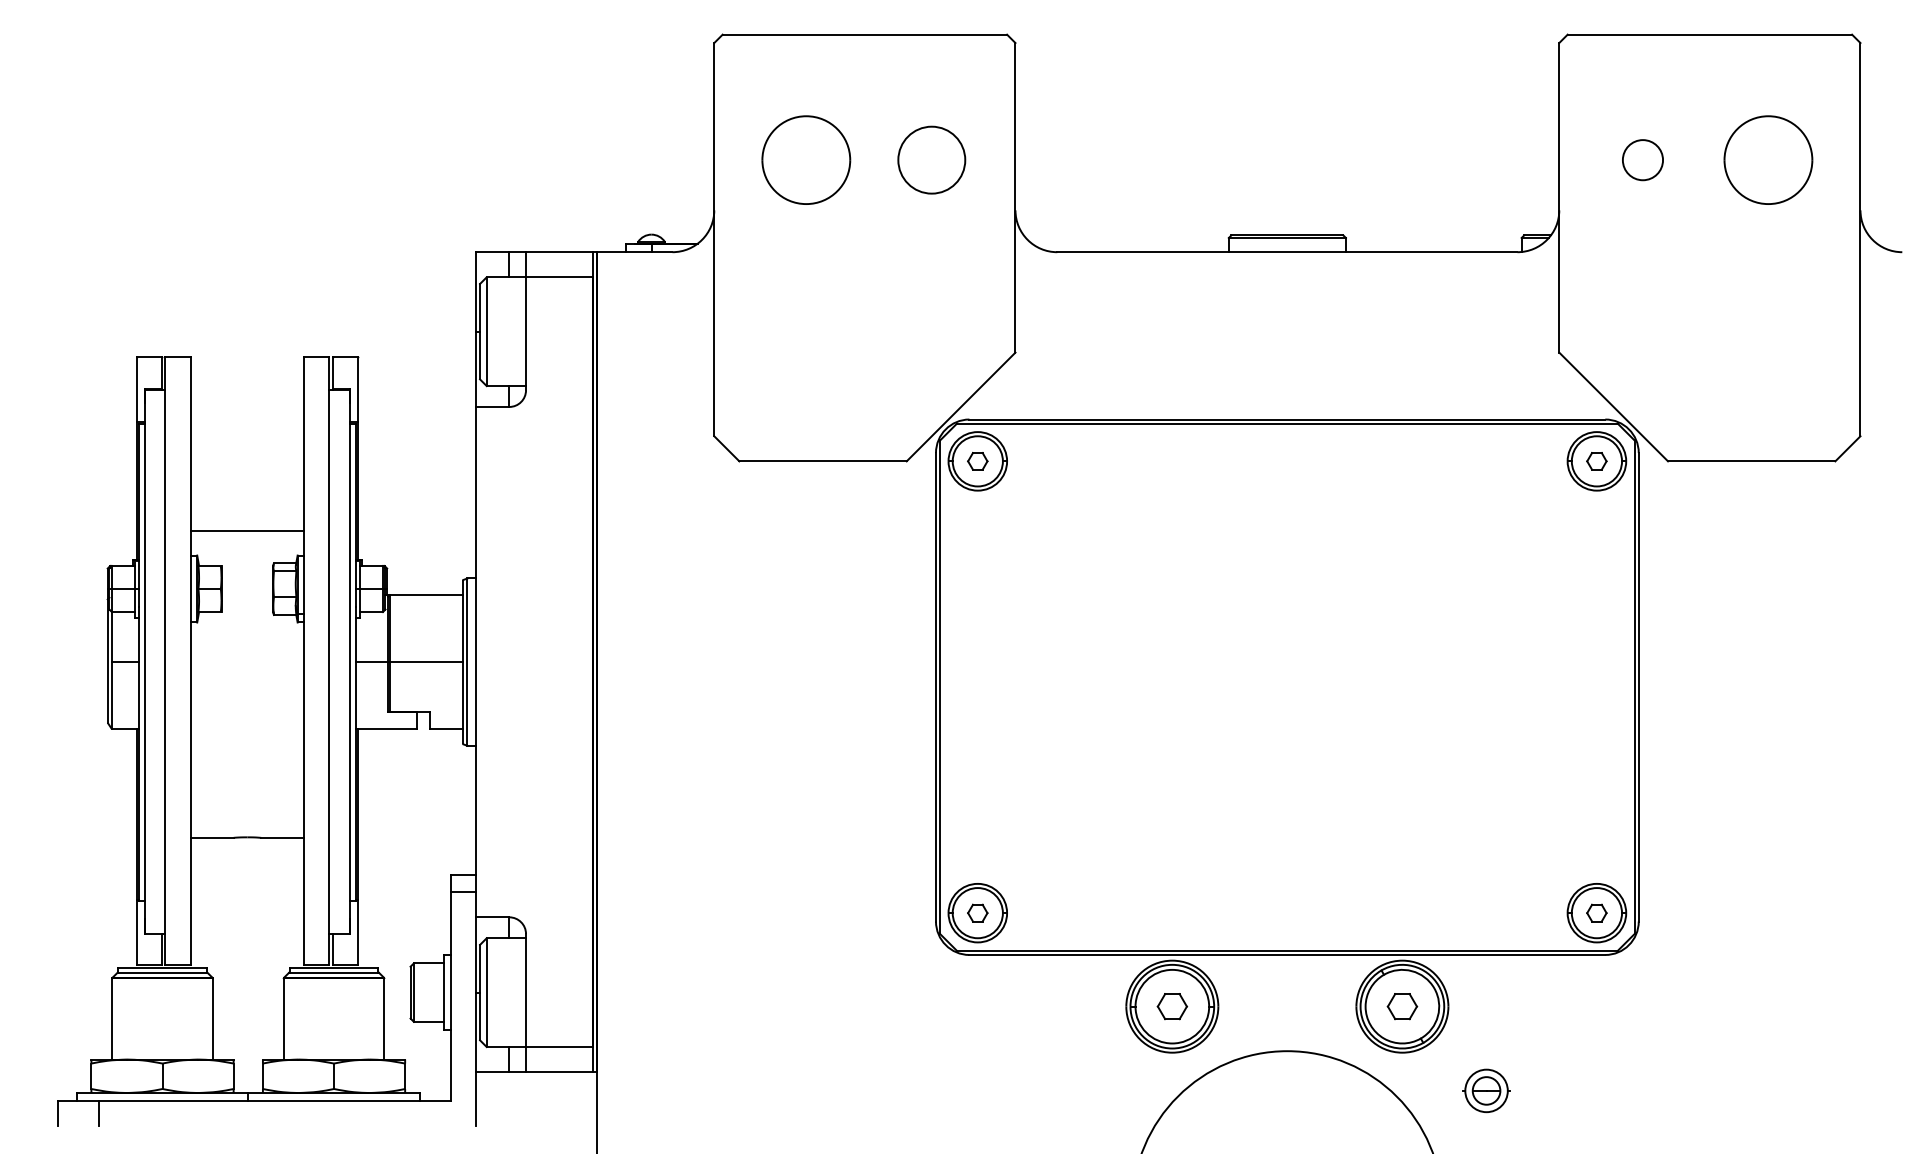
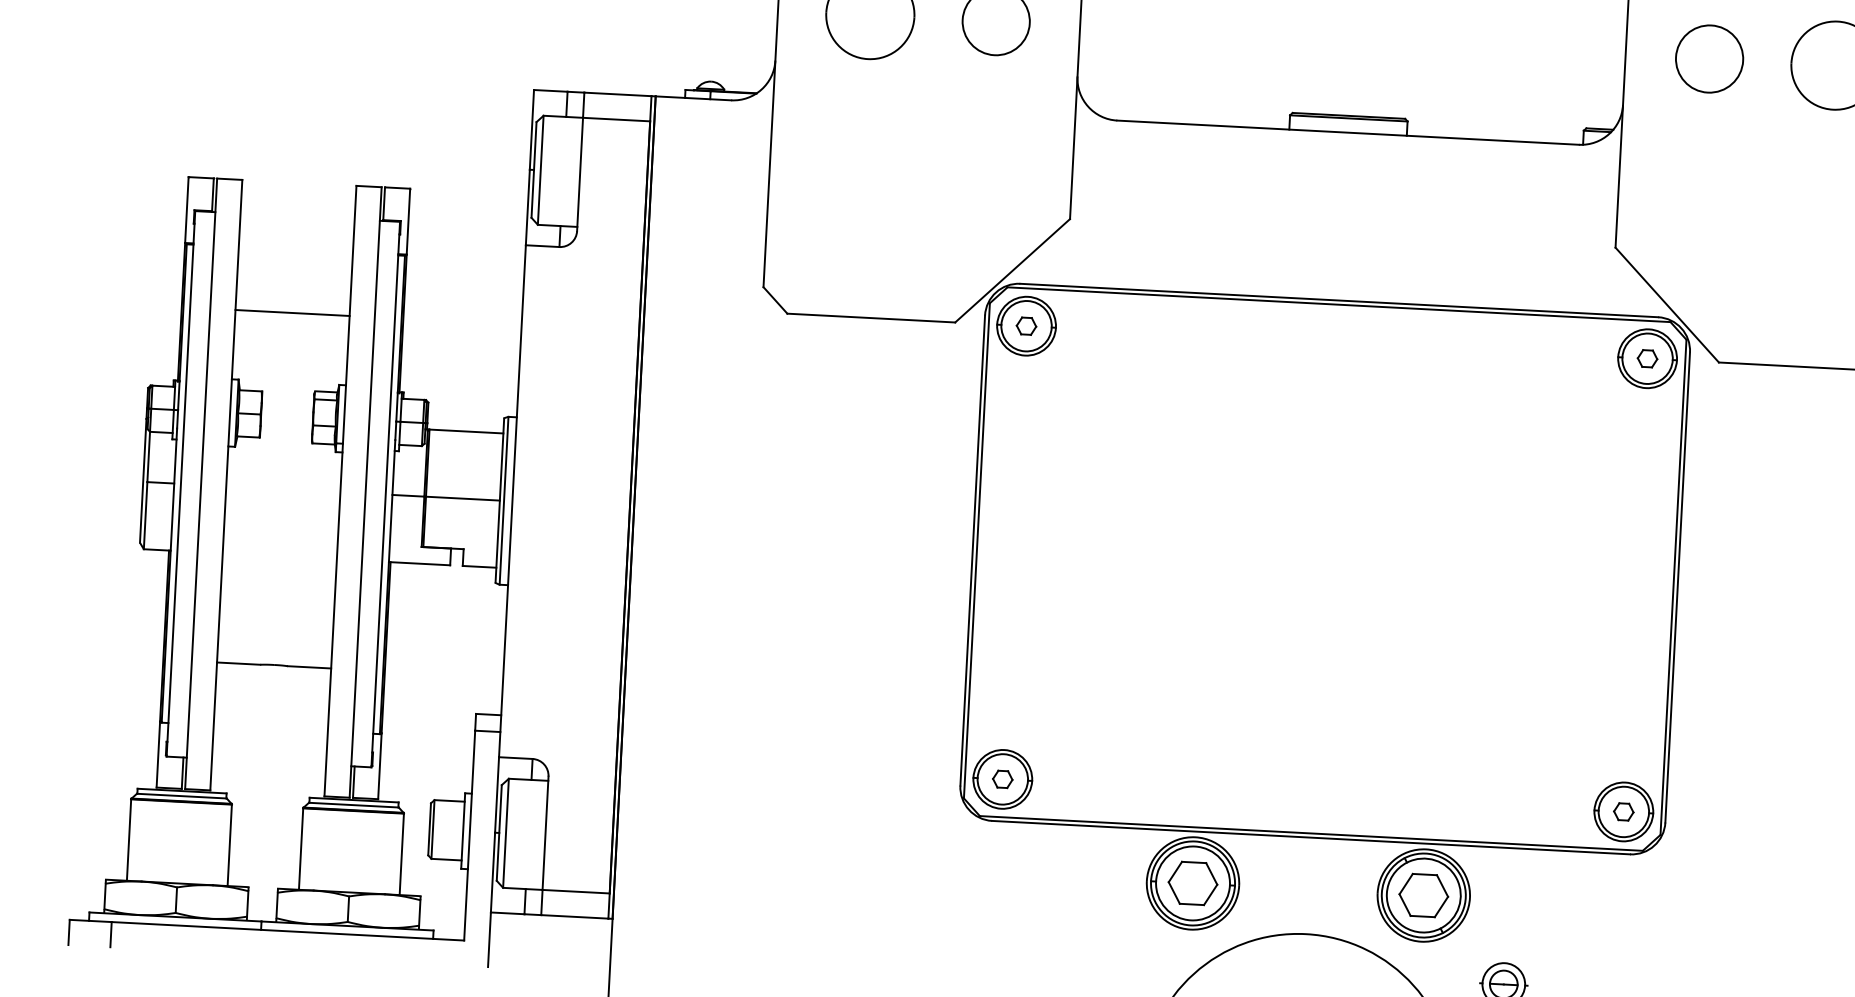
circle: (1642, 159) -> (1709, 58), size x1.67
line: (247, 531) -> (292, 313), moved
part: (1172, 1006) -> (1193, 883), size x1.67
part: (1402, 1006) -> (1423, 895), size x1.67

